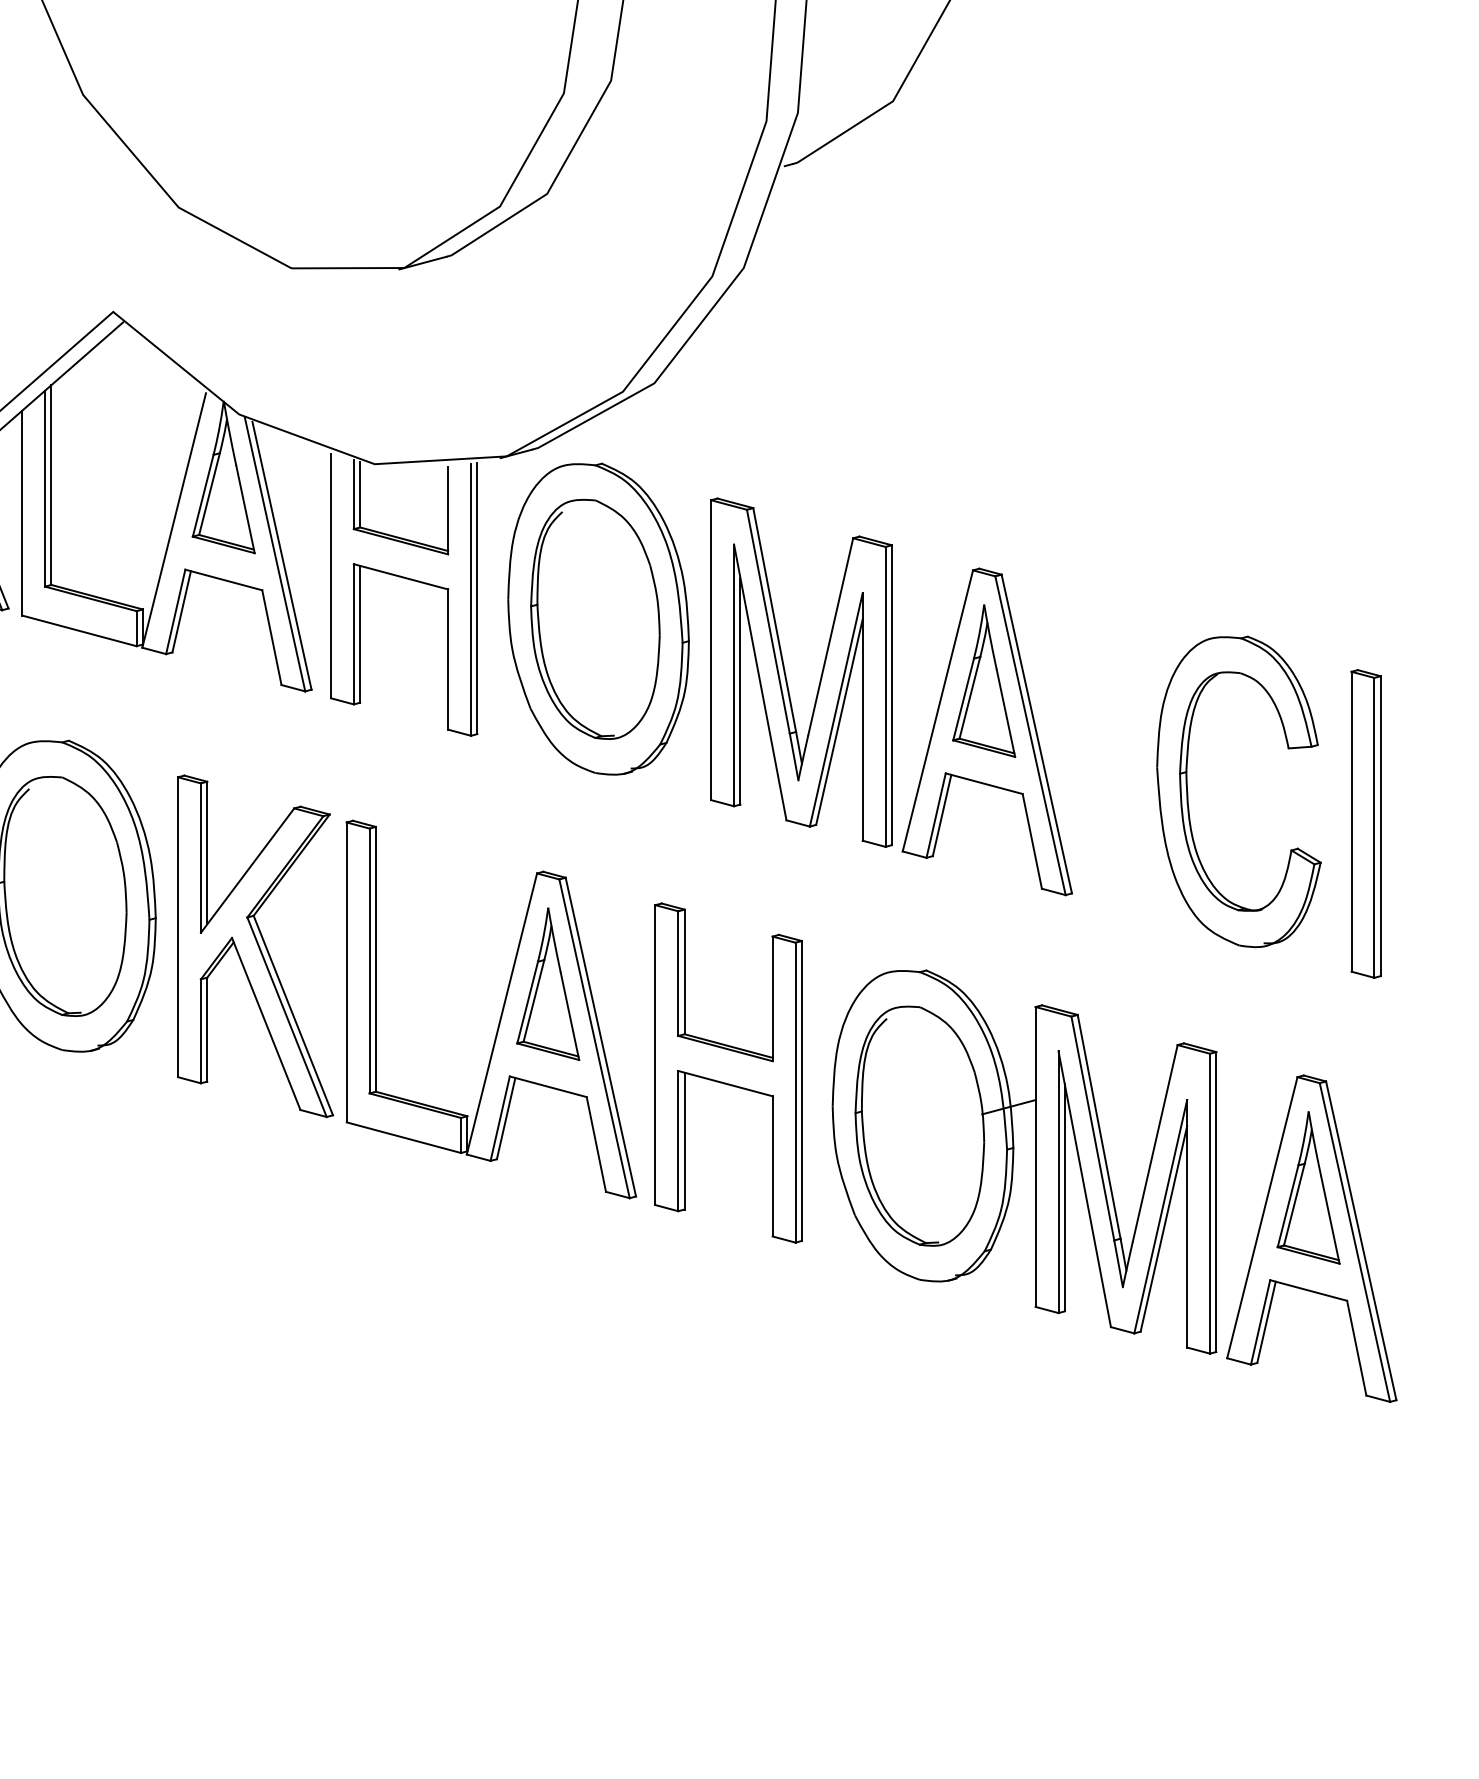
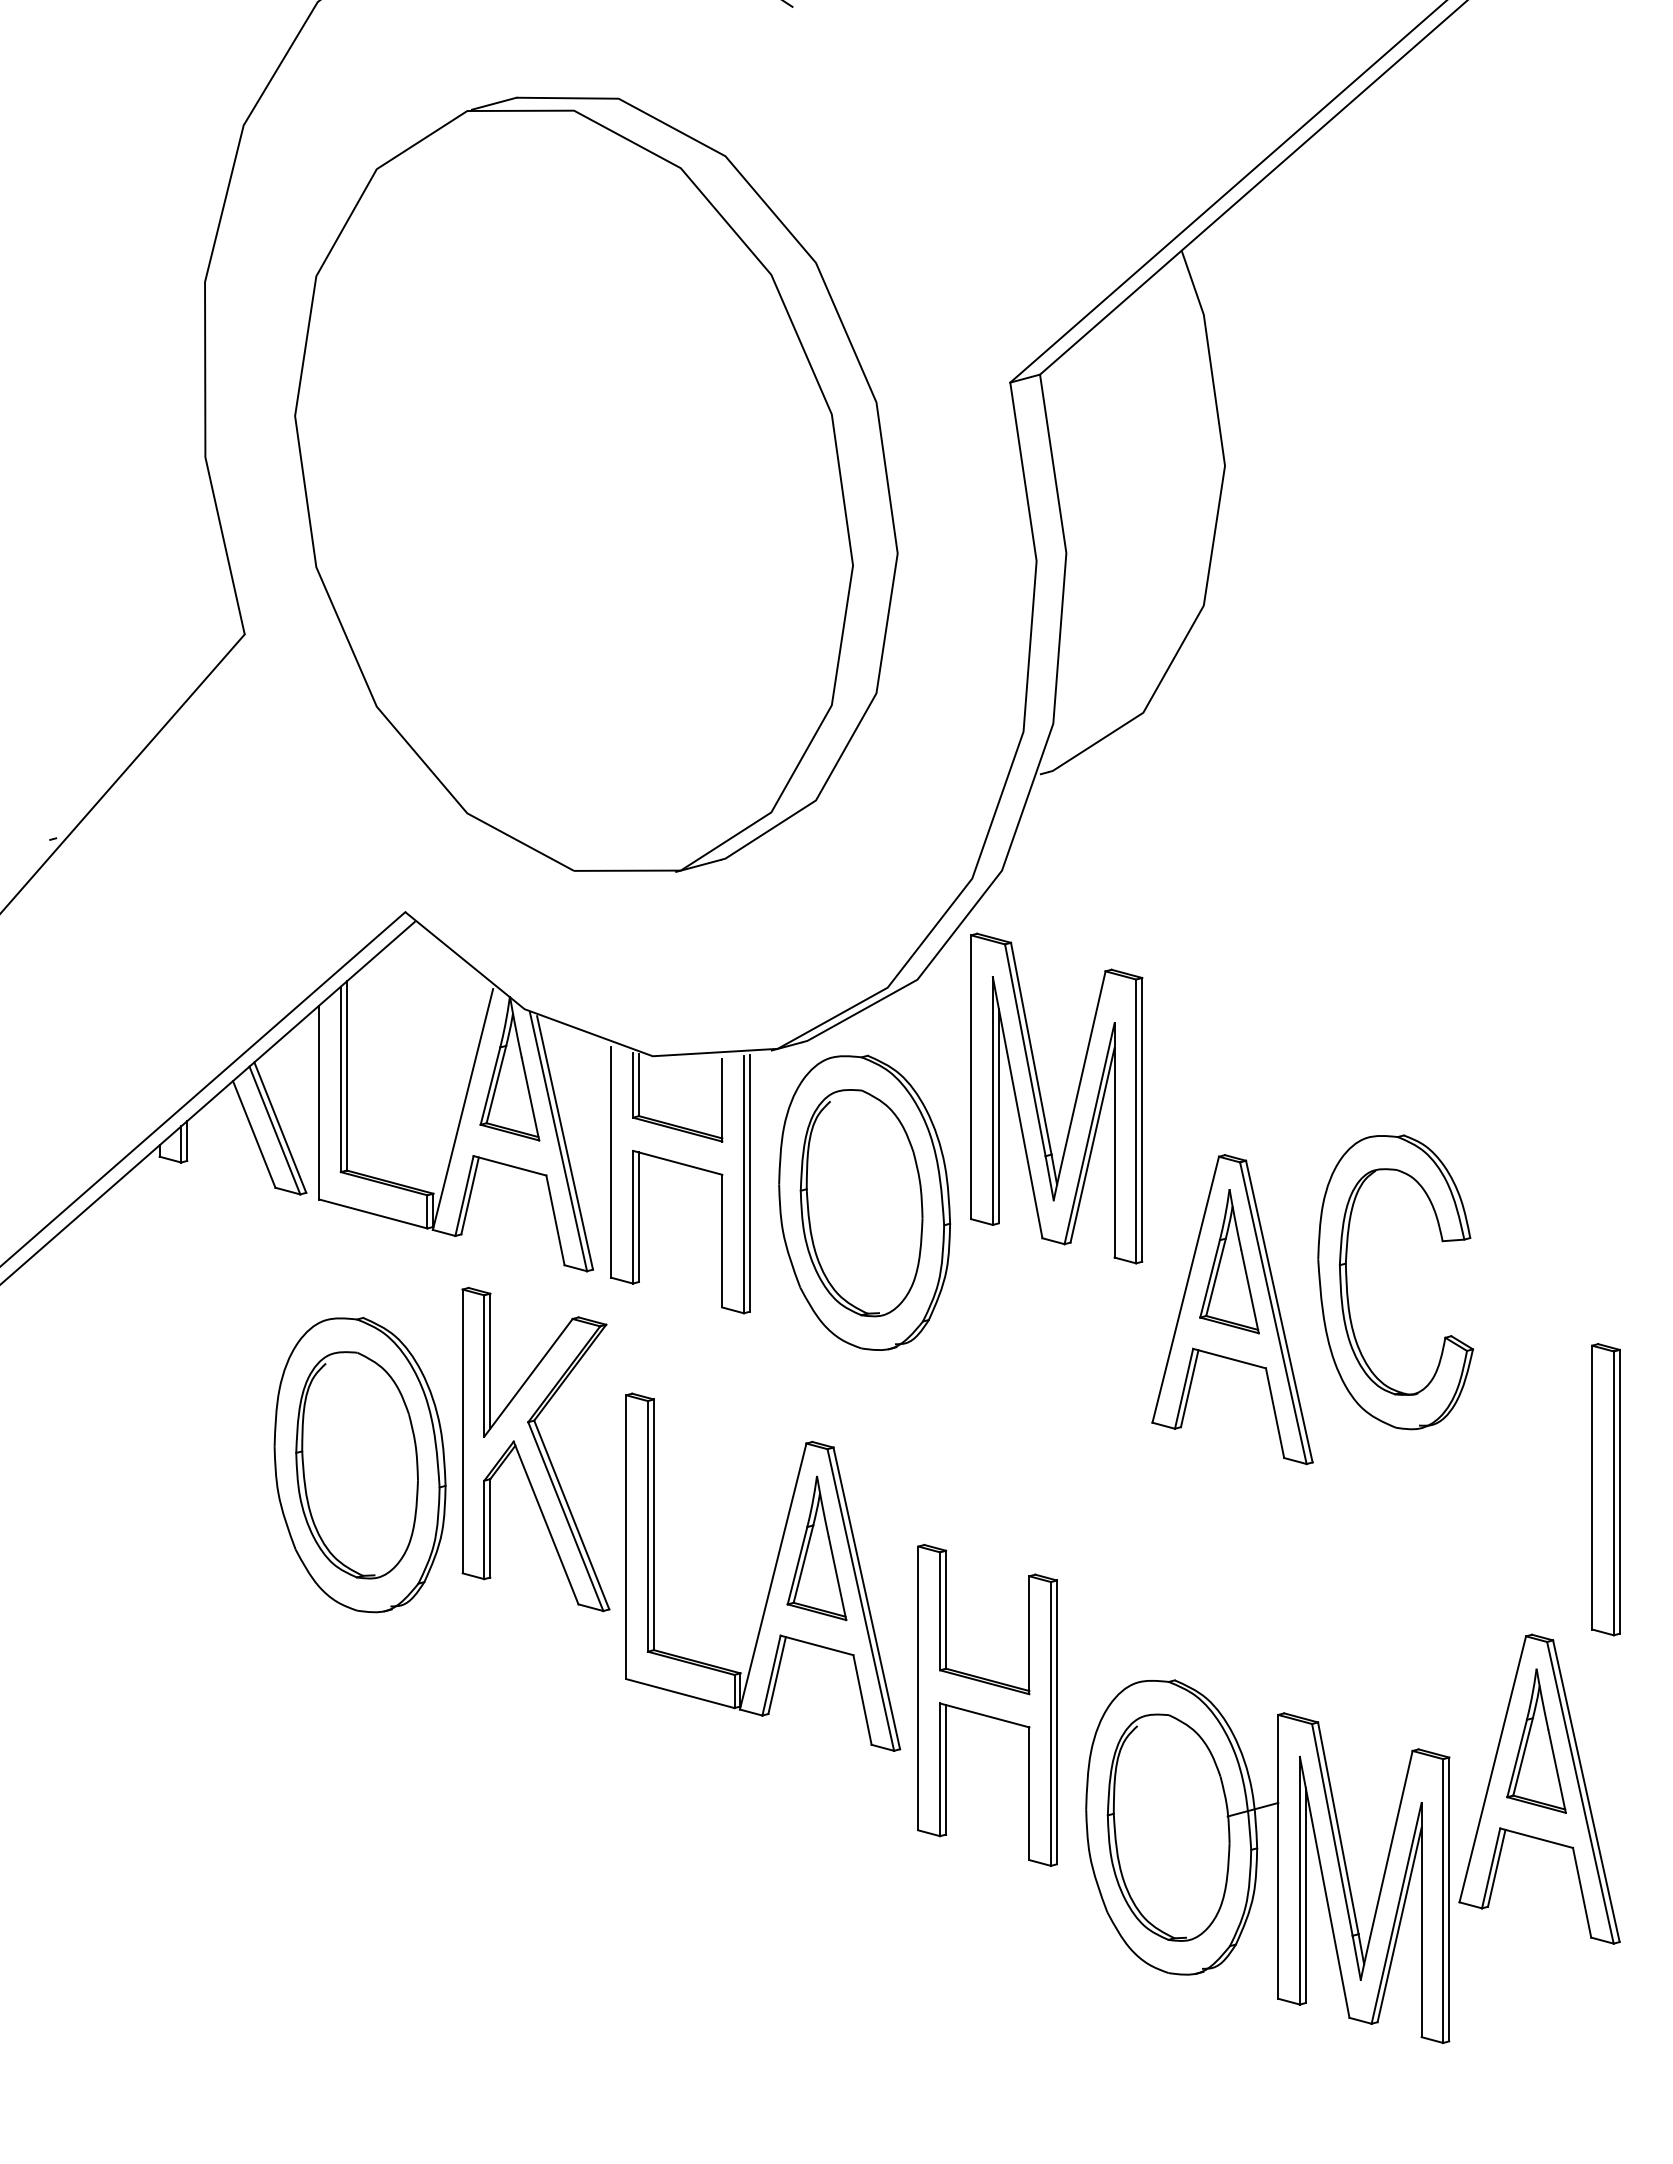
part: (786, 674) -> (1042, 1100), moved
part: (1188, 792) -> (1347, 1282), moved
part: (1365, 823) -> (1605, 1489), moved
part: (255, 946) -> (535, 1449), moved
part: (728, 1073) -> (987, 1705), moved
part: (1013, 1161) -> (1257, 1861), moved

